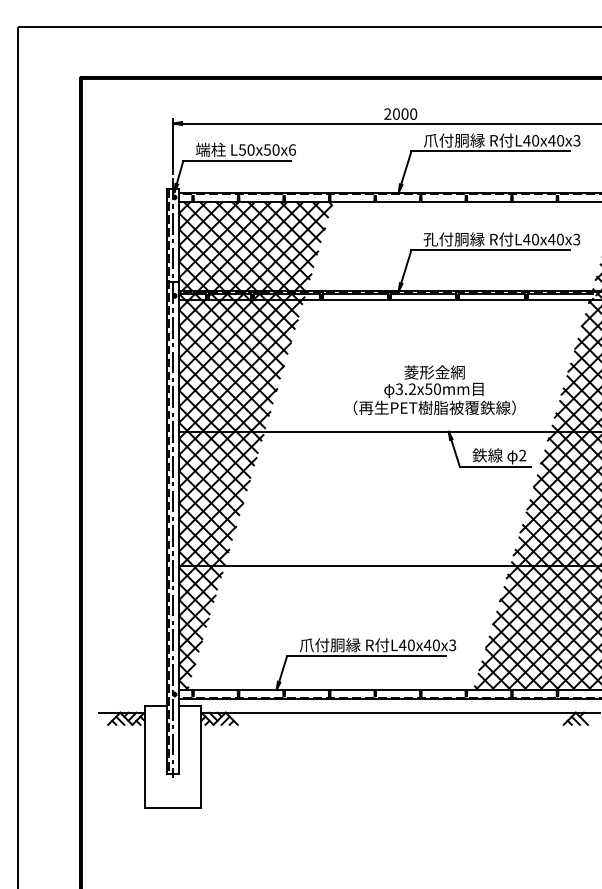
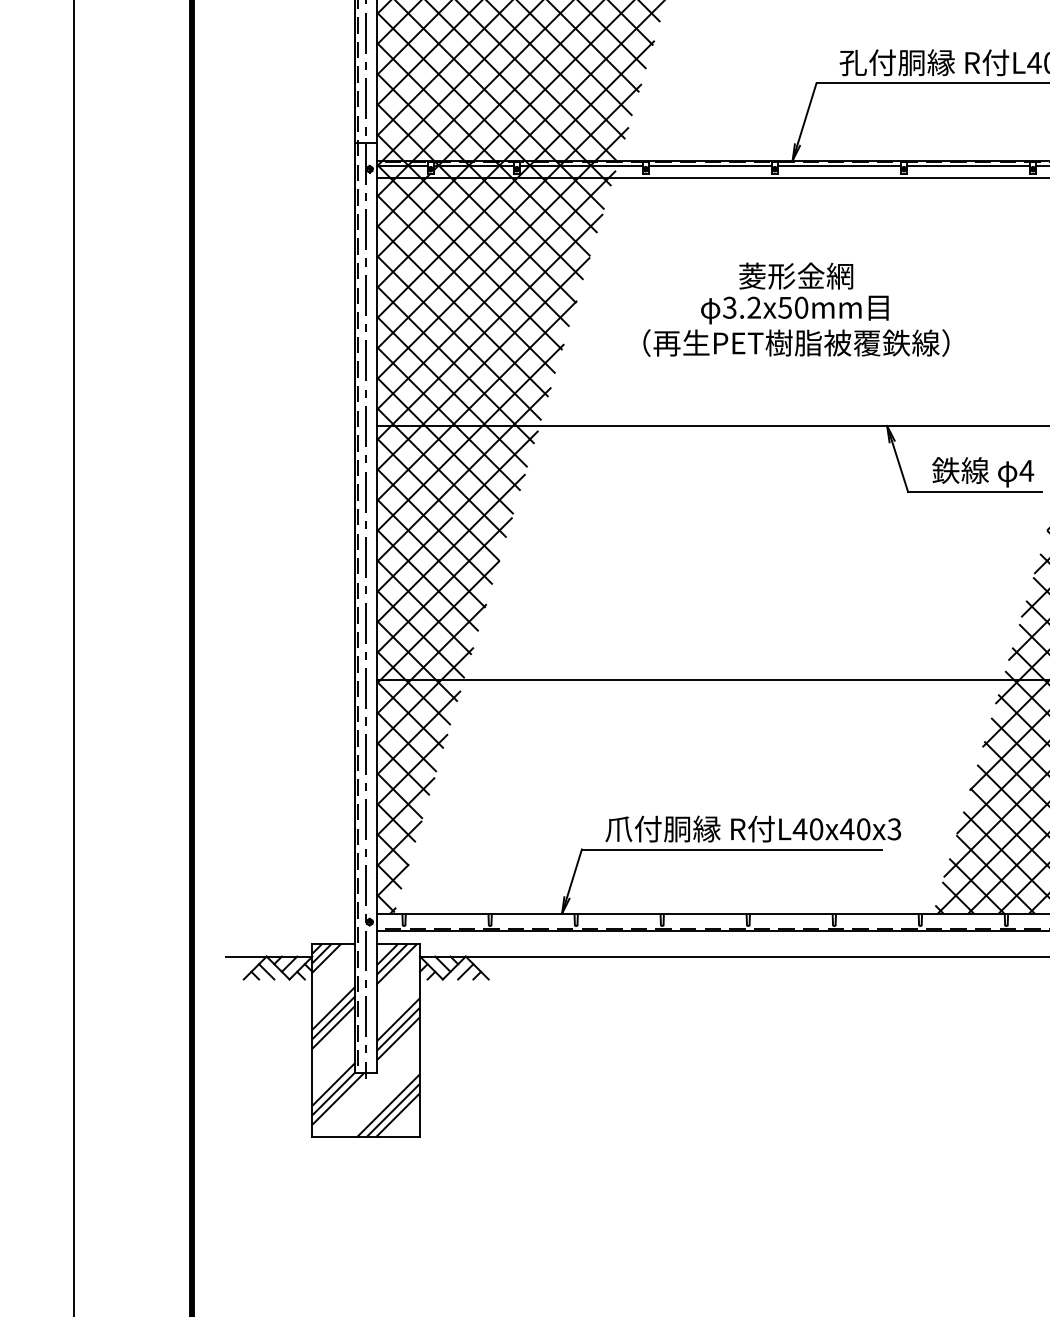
text: (434, 389) -> (795, 308), moved
text: (522, 455) -> (1026, 470), 2 -> 4
hatch: (172, 756) -> (365, 1039), added

